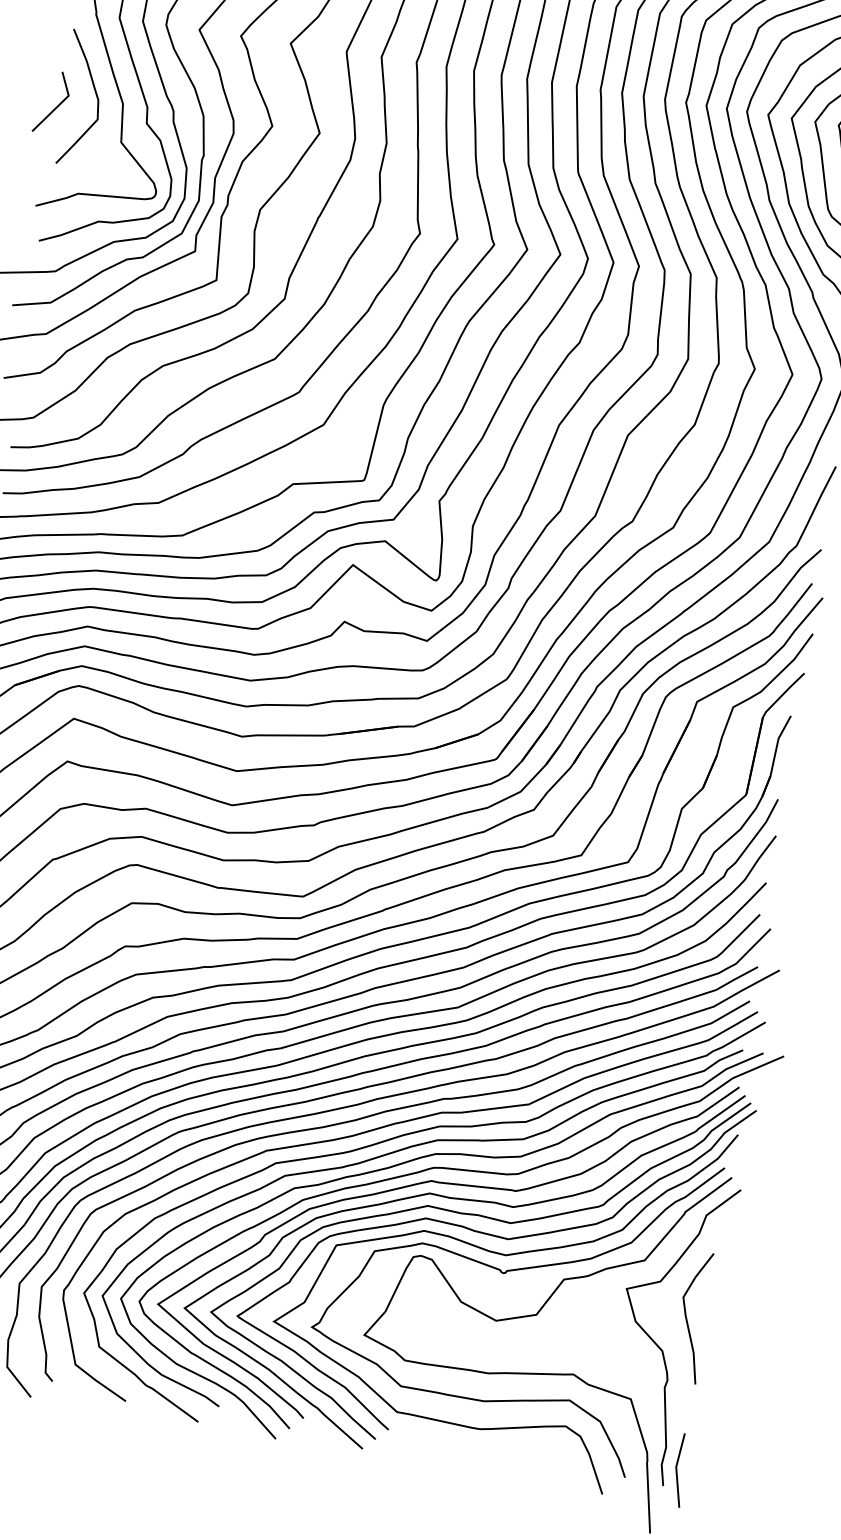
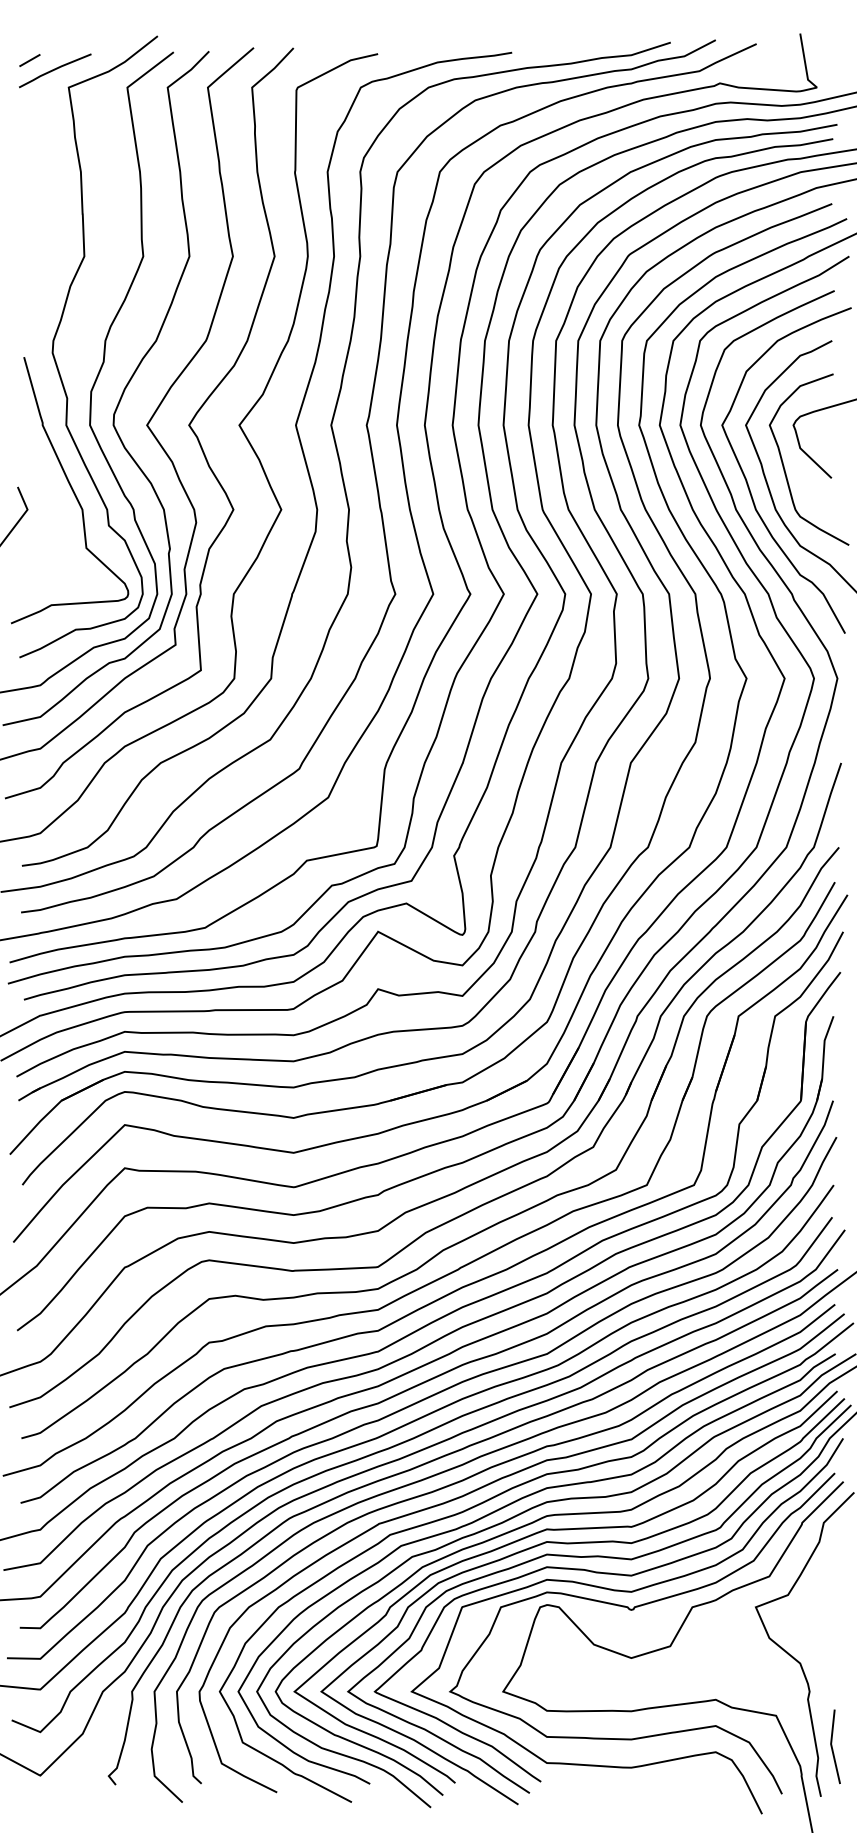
curve: (95, 93) -> (53, 503), removed
curve: (687, 1319) -> (820, 1628), removed
line: (677, 1469) -> (832, 1746), moved

